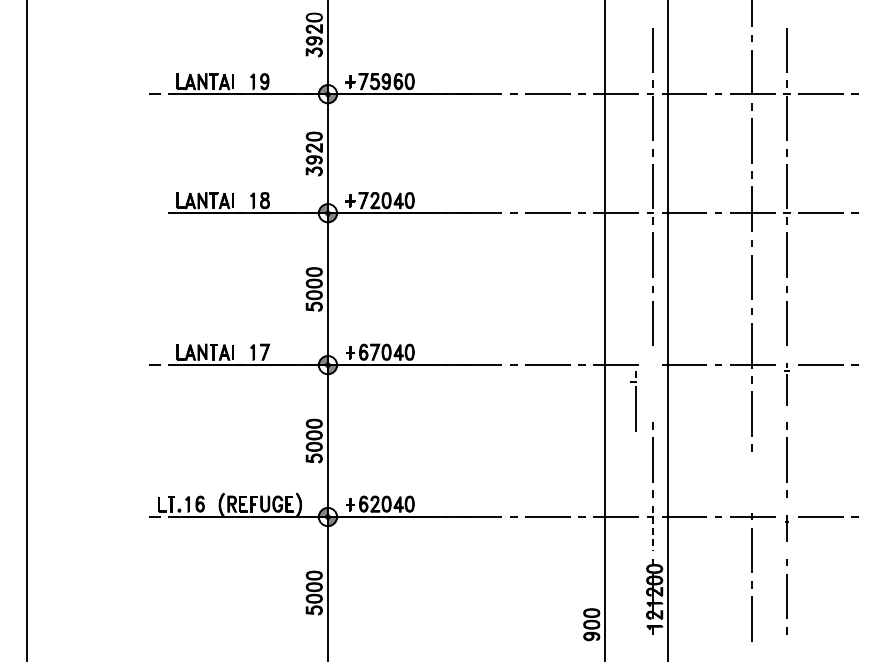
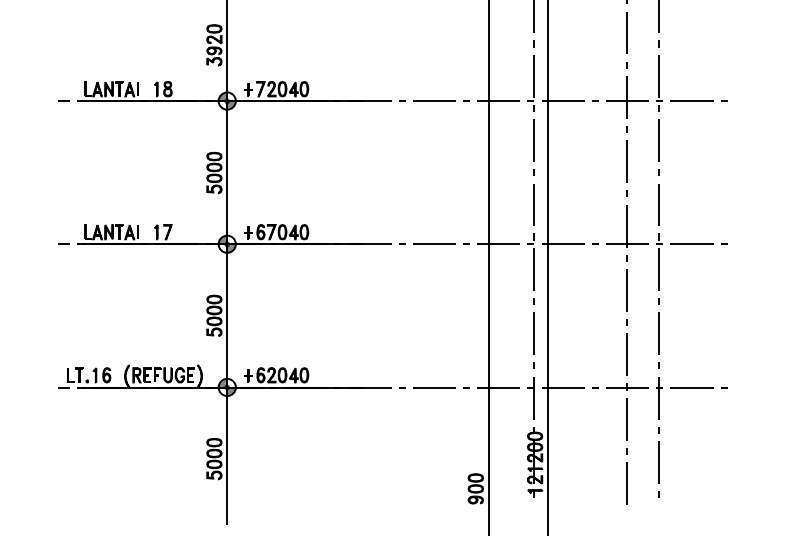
line: (154, 212) -> (63, 100), added
part: (786, 384) -> (659, 262), size x1.43
part: (633, 401) -> (531, 262), moved
line: (751, 482) -> (626, 354), added
line: (652, 528) -> (533, 398), dashed -> solid
part: (786, 528) -> (659, 398), size x1.67

